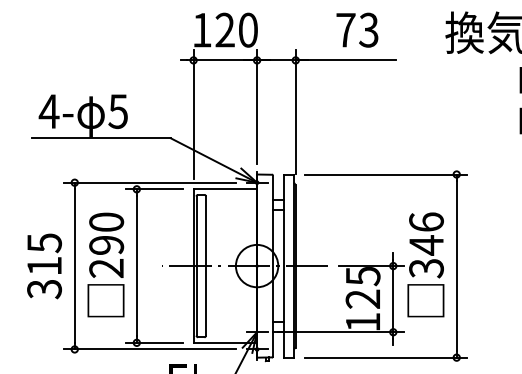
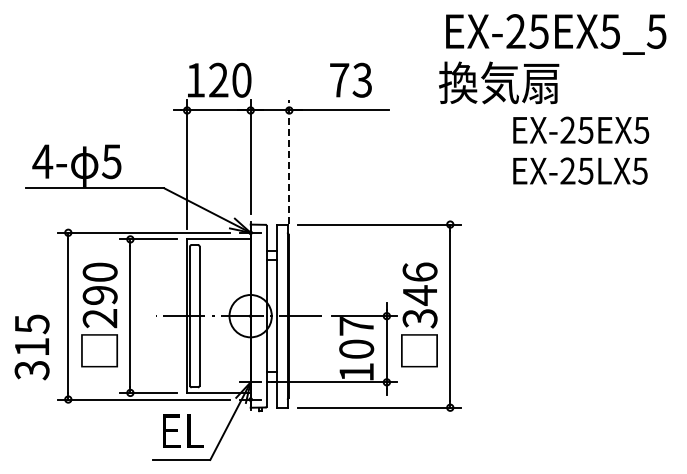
line: (295, 111) -> (289, 161), solid -> dashed
text: (43, 266) -> (31, 347), moved
text: (362, 287) -> (356, 337), 125 -> 107

